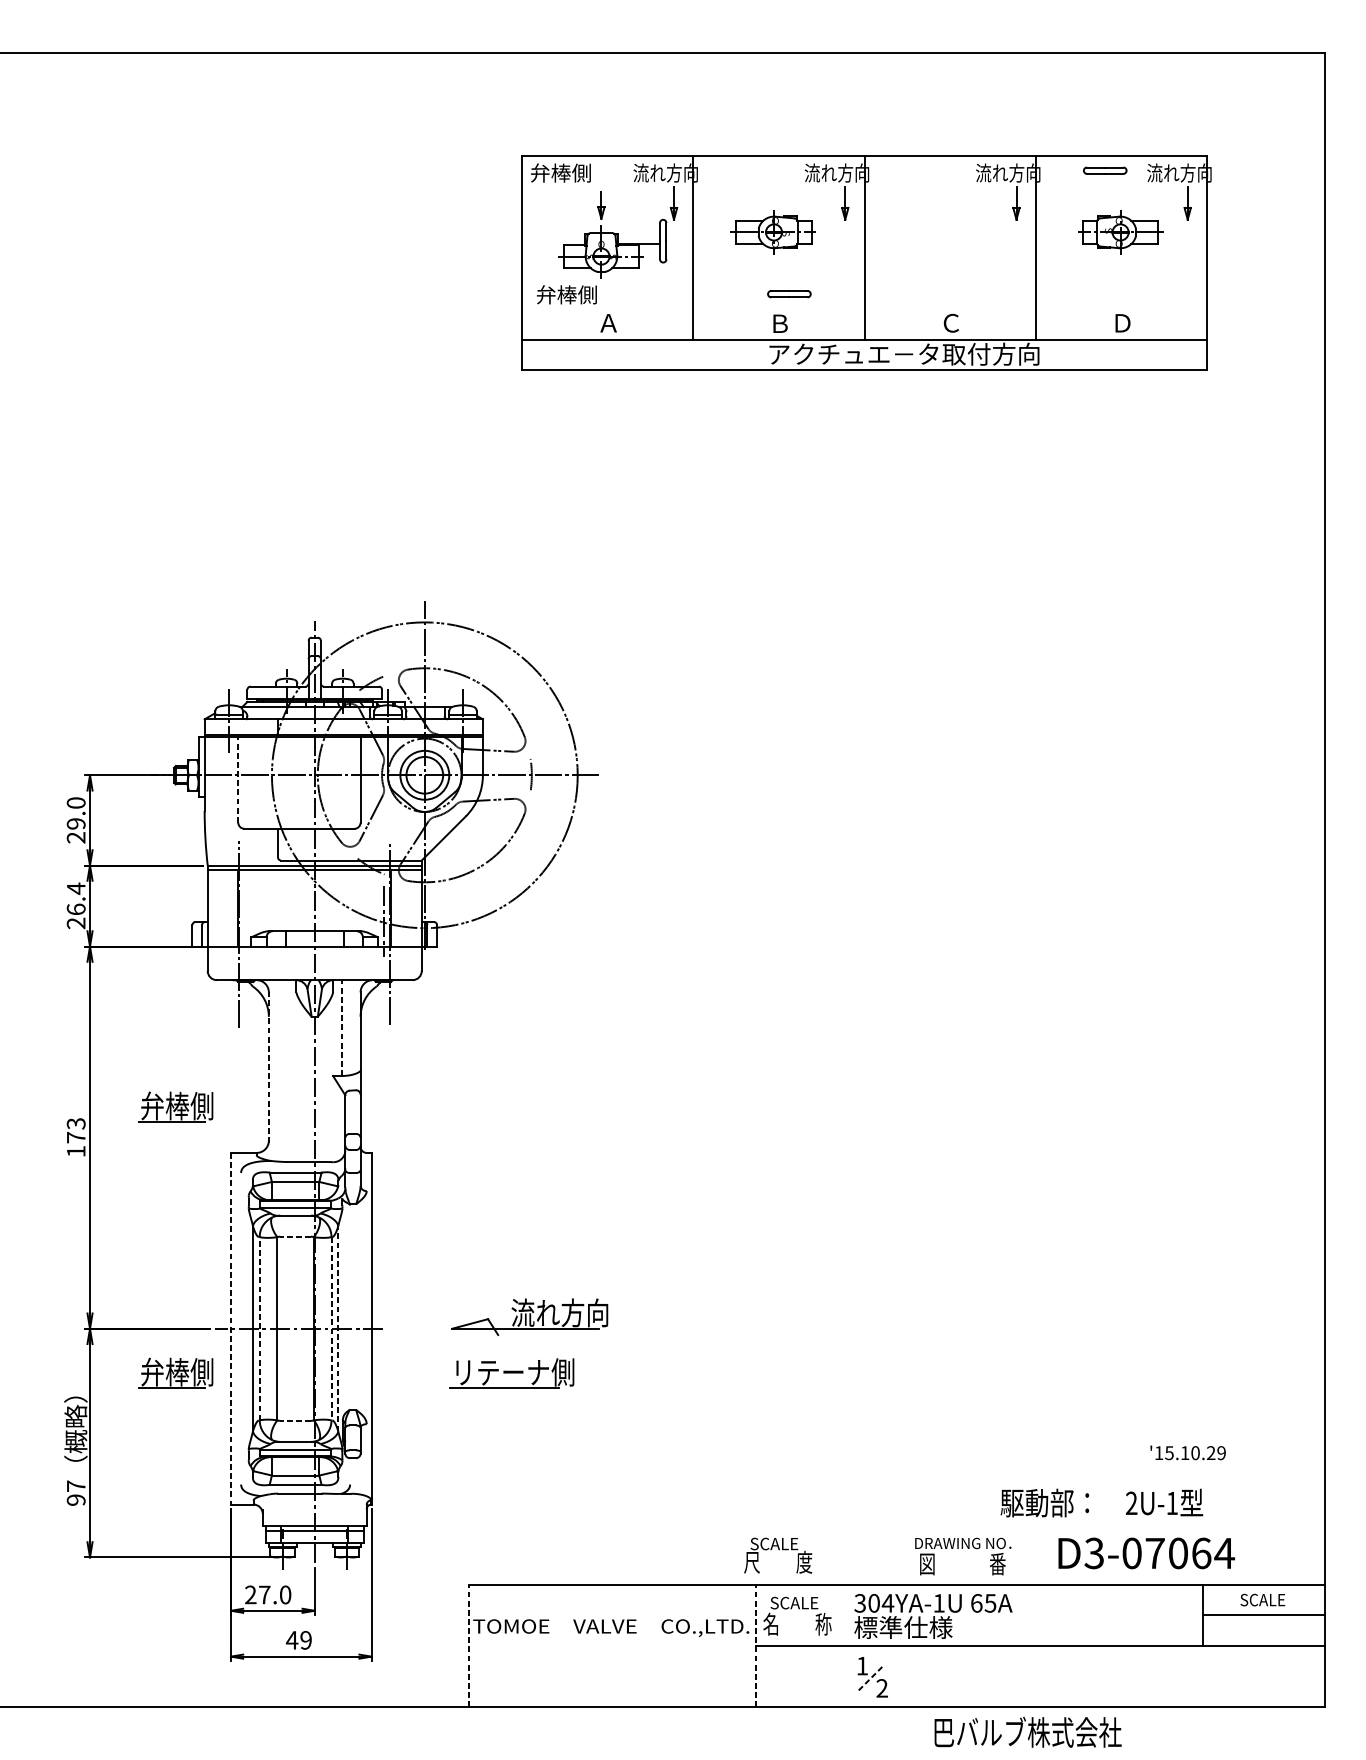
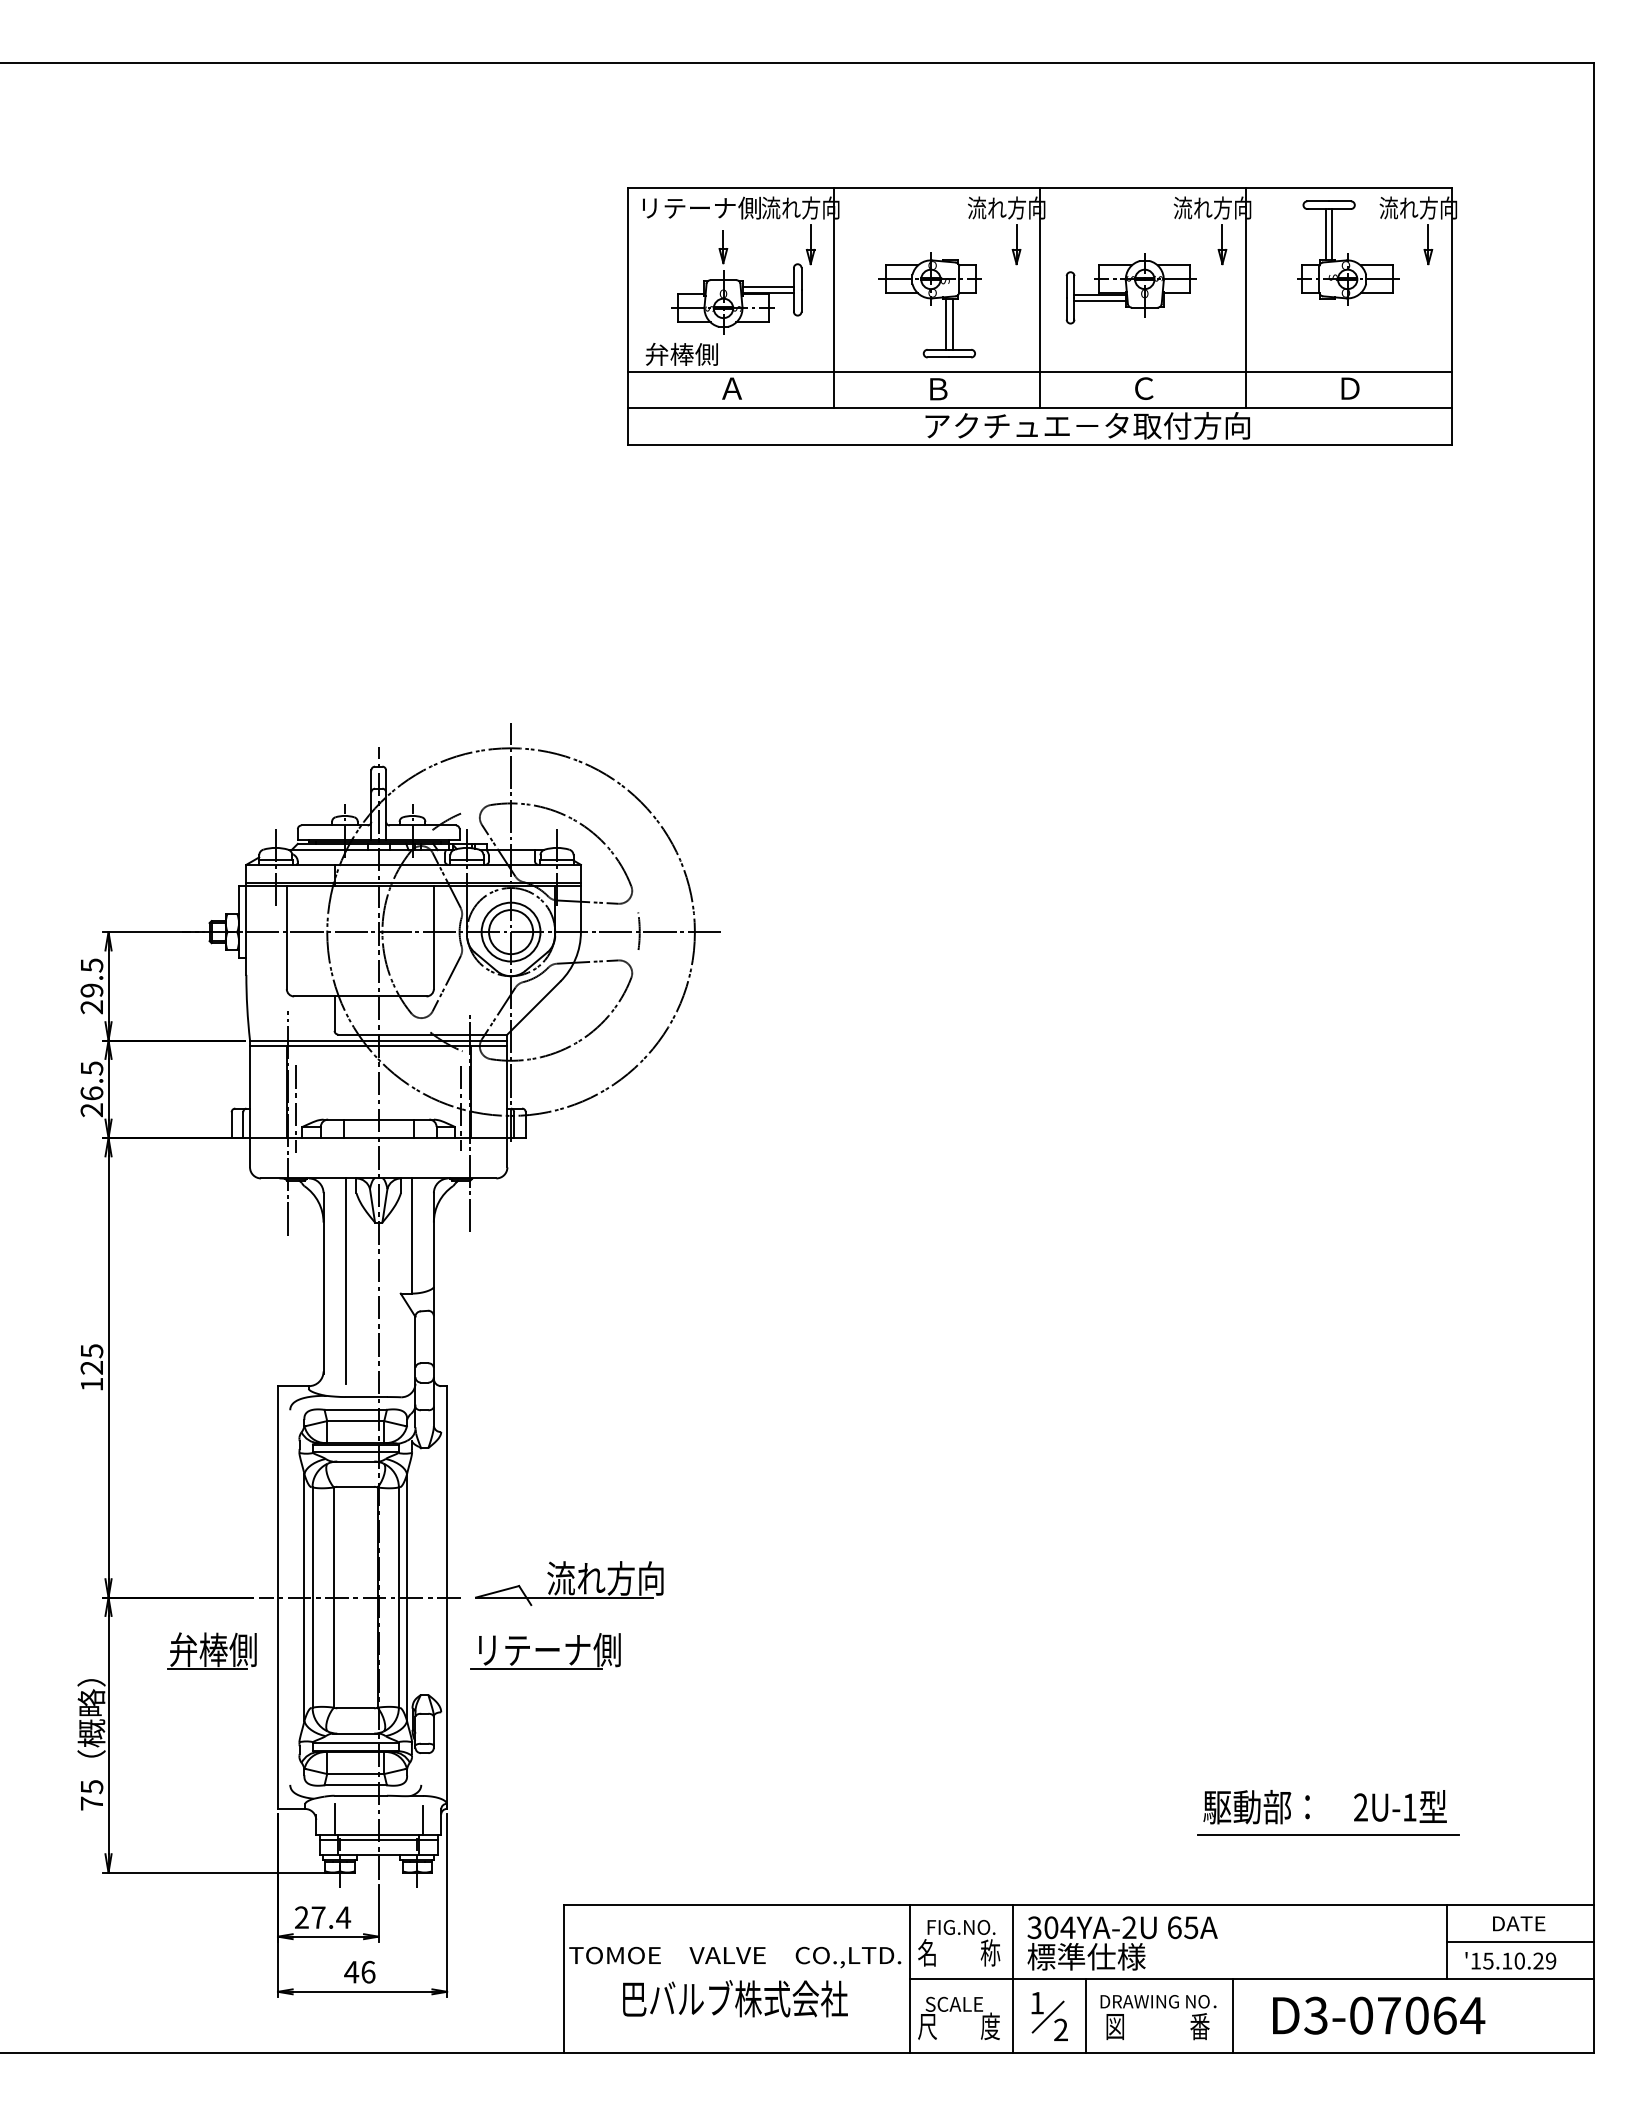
text: (581, 172) -> (699, 207), 弁棒側 -> リテーナ側
line: (1103, 195) -> (1326, 234), added
line: (1107, 195) -> (1332, 234), added
line: (638, 238) -> (767, 286), added
part: (939, 240) -> (1130, 288), added
line: (786, 269) -> (946, 323), added
line: (791, 269) -> (952, 323), added
line: (864, 309) -> (1039, 371), added
line: (238, 779) -> (286, 937), dashed -> solid
text: (75, 803) -> (91, 965), 29.0 -> 29.5
text: (76, 888) -> (92, 1068), 26.4 -> 26.5
line: (246, 922) -> (296, 1109), added
line: (342, 1028) -> (411, 1236), dashed -> solid
line: (287, 1065) -> (345, 1281), added
line: (268, 1067) -> (323, 1283), dashed -> solid
part: (175, 1106) -> (211, 1330), removed
text: (75, 1130) -> (91, 1359), 173 -> 125
line: (295, 1236) -> (355, 1486), dashed -> solid
part: (529, 1317) -> (569, 1583), moved
line: (259, 1328) -> (312, 1597), dashed -> solid
line: (338, 1328) -> (407, 1597), dashed -> solid
line: (230, 1329) -> (277, 1598), dashed -> solid
line: (331, 1329) -> (398, 1598), dashed -> solid
part: (511, 1373) -> (545, 1651), moved
line: (295, 1421) -> (355, 1708), dashed -> solid
text: (1187, 1452) -> (1510, 1960), moved
text: (75, 1493) -> (91, 1795), 97 -> 75
line: (277, 1512) -> (334, 1818), added
line: (351, 1514) -> (422, 1820), added
line: (1104, 1525) -> (1328, 1834), added
text: (1147, 1553) -> (1379, 2015), moved
text: (777, 1554) -> (958, 2017), moved
text: (963, 1556) -> (1158, 2017), moved
text: (285, 1594) -> (343, 1917), 27.0 -> 27.4
text: (1262, 1599) -> (1518, 1923), SCALE -> DATE
text: (798, 1602) -> (960, 1926), SCALE -> FIG.NO.
text: (939, 1603) -> (1129, 1927), 304YA-1U -> 304YA-2U
text: (306, 1639) -> (368, 1971), 49 -> 46
line: (469, 1645) -> (564, 1978), dashed -> solid
line: (756, 1645) -> (909, 1978), dashed -> solid
line: (841, 1645) -> (1012, 1978), added
line: (903, 1676) -> (1086, 2015), added
line: (1025, 1676) -> (1233, 2015), added
line: (871, 1678) -> (1048, 2017), dashed -> solid
text: (1028, 1732) -> (735, 1998), moved

